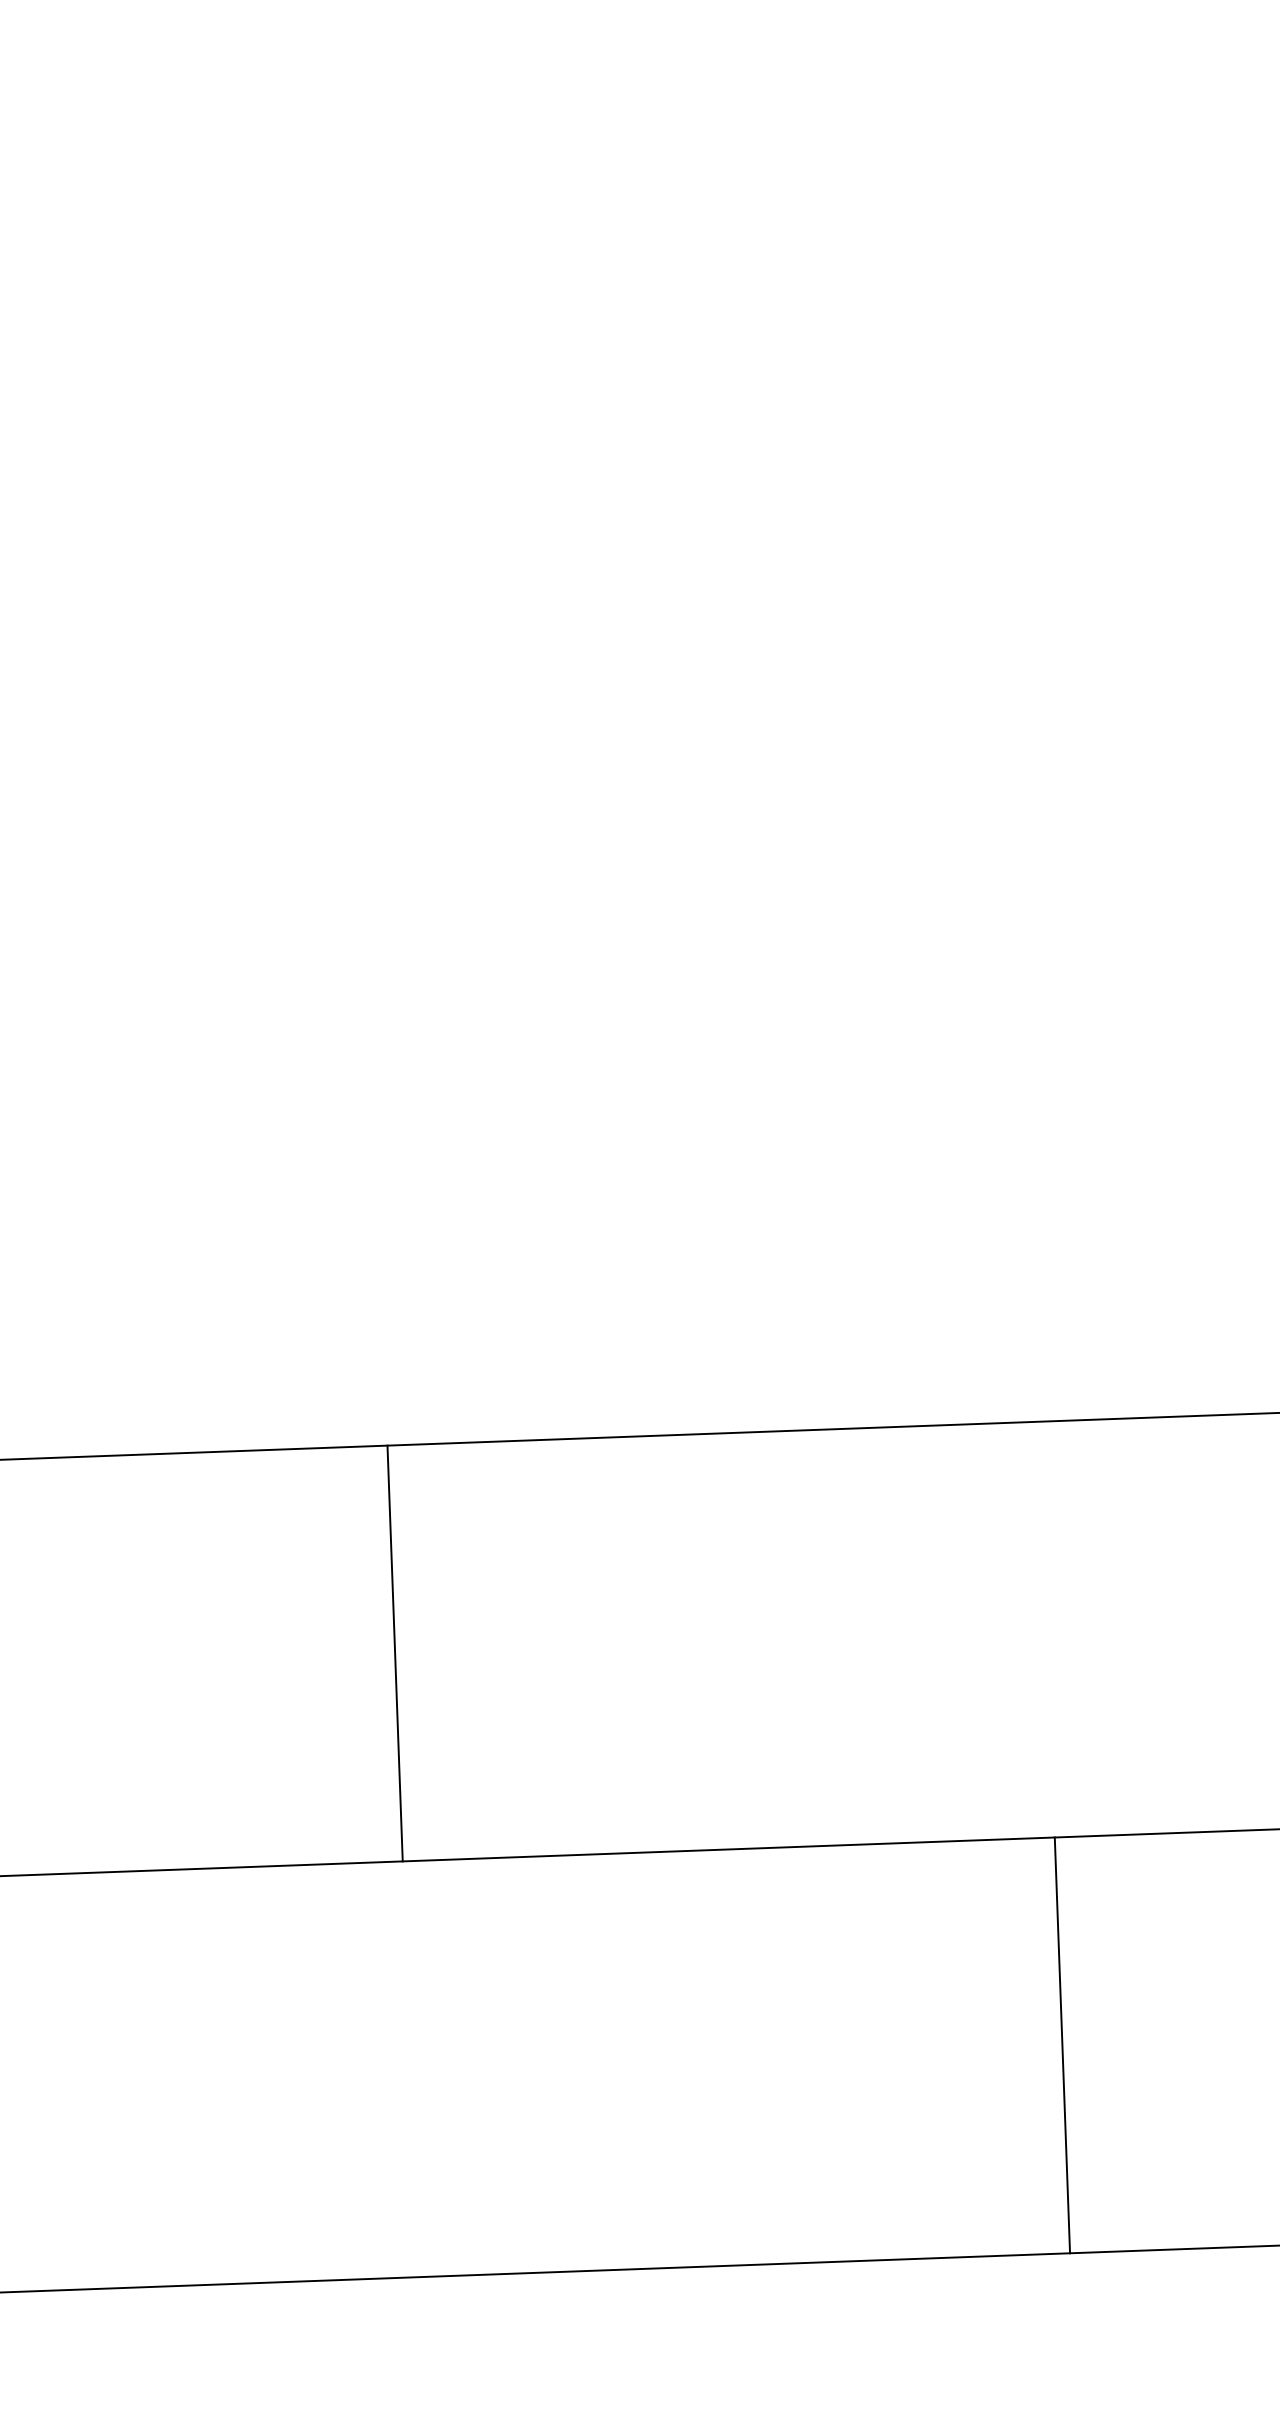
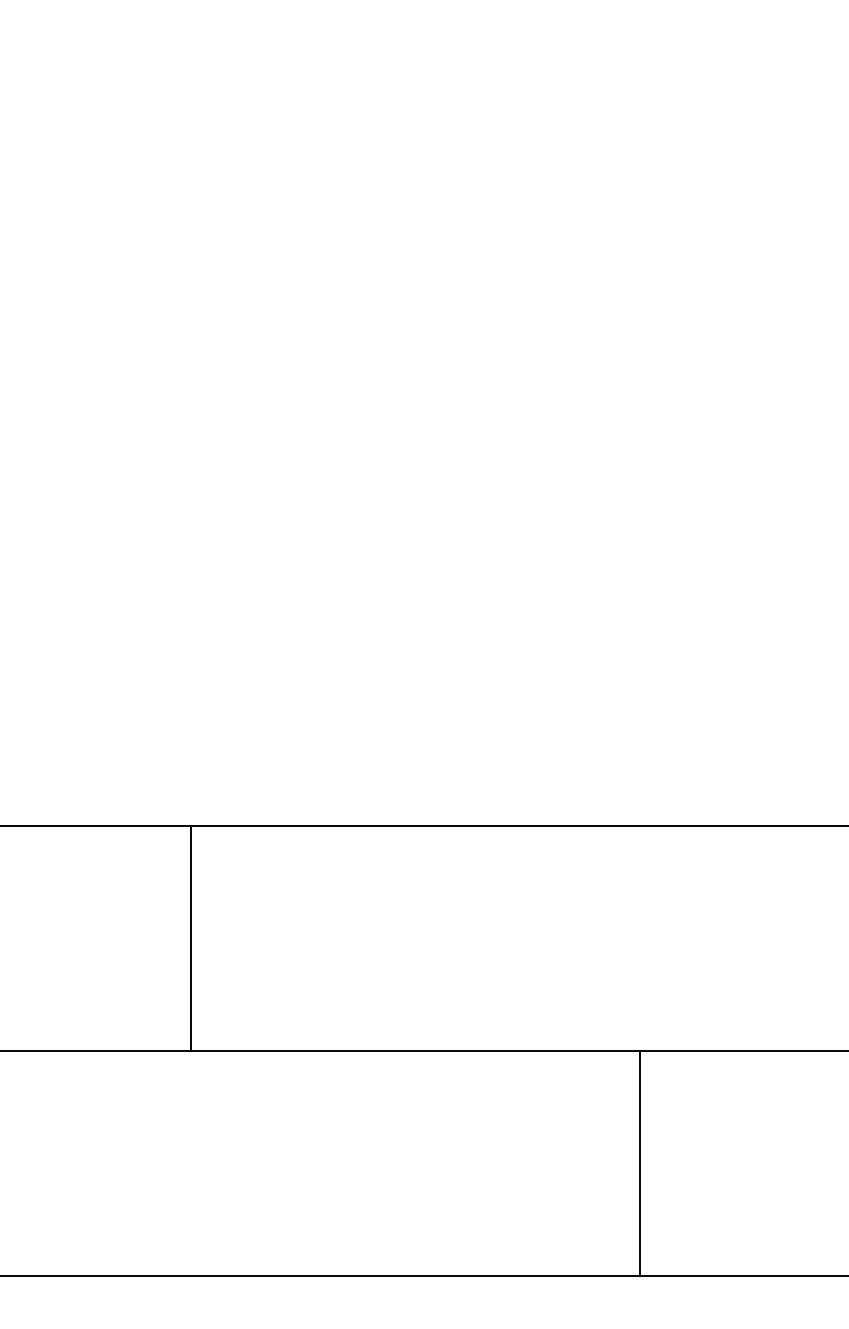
line: (394, 1652) -> (190, 938), moved
line: (1062, 2045) -> (640, 1163), moved

